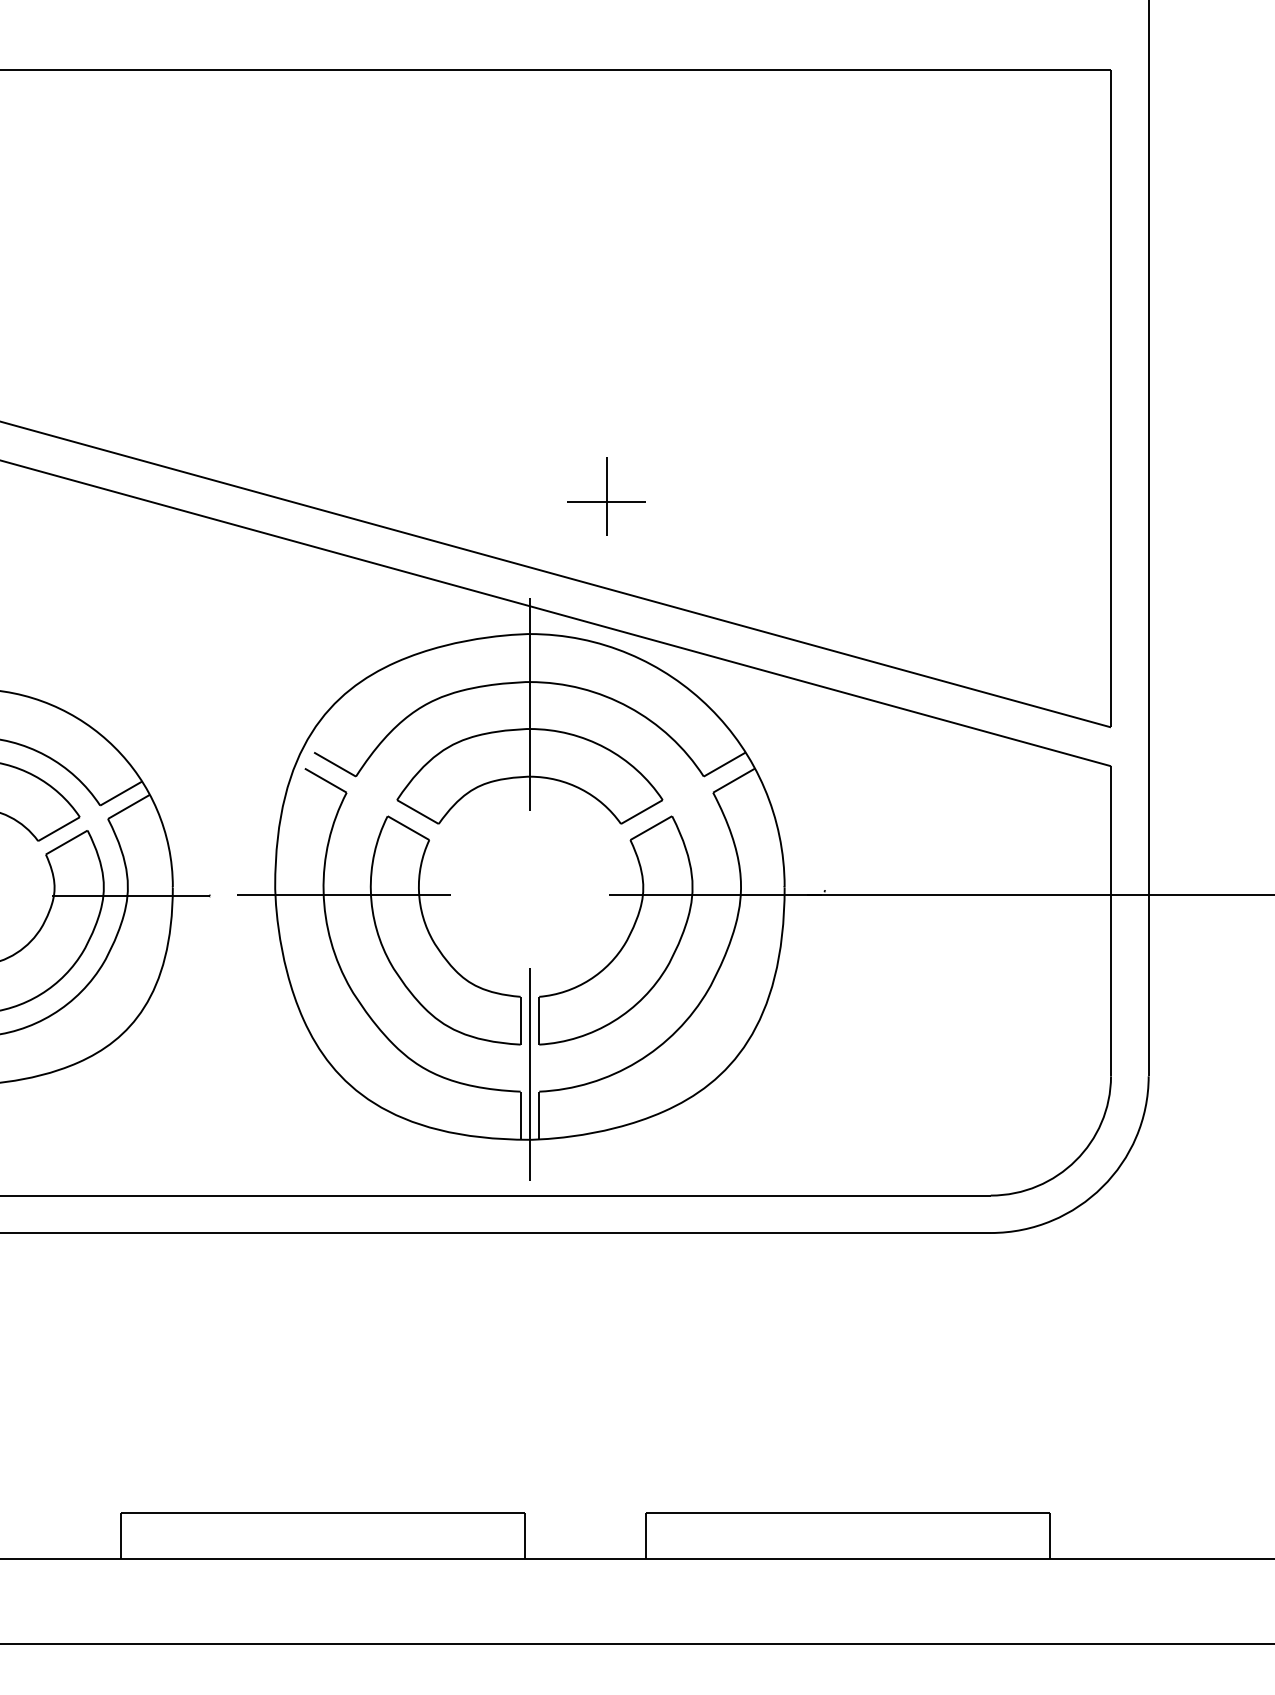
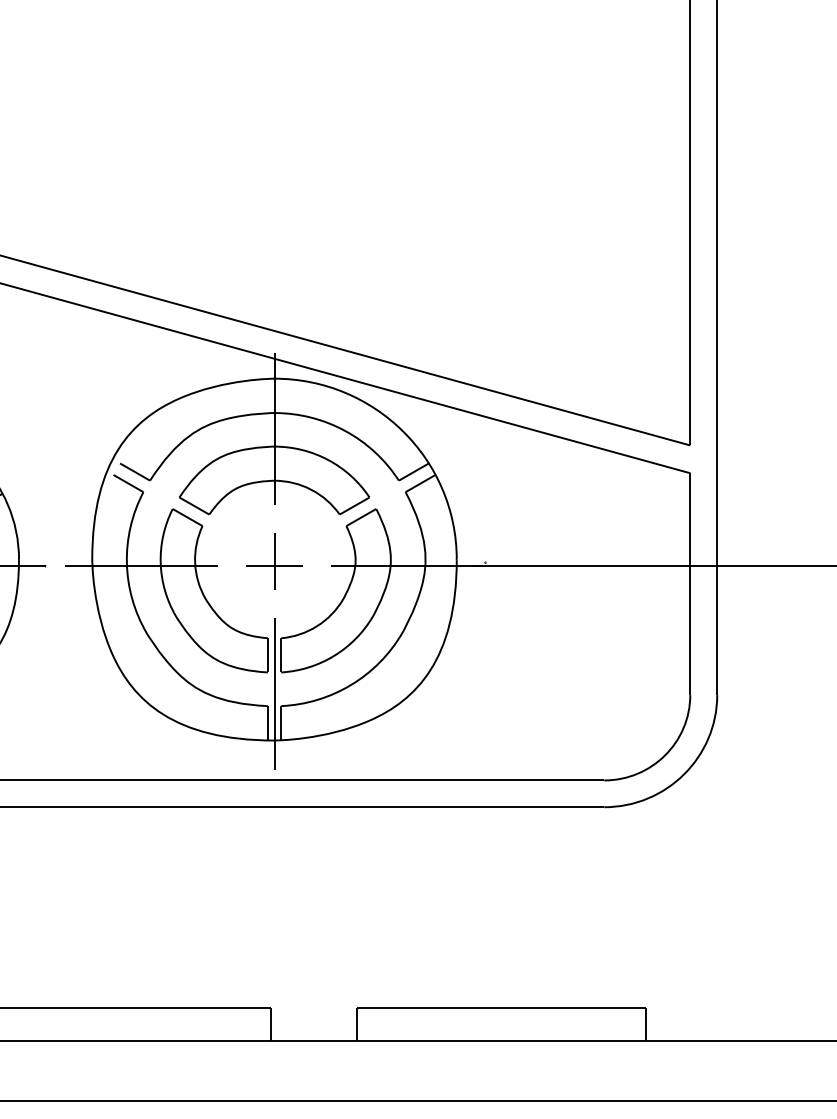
part: (606, 496) -> (274, 561), moved

